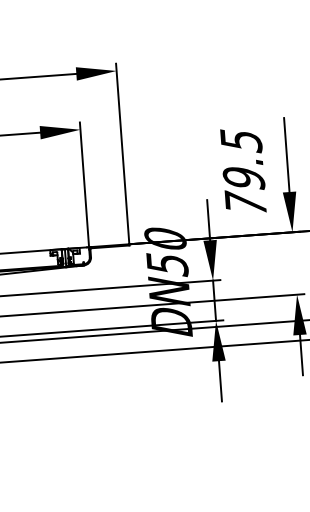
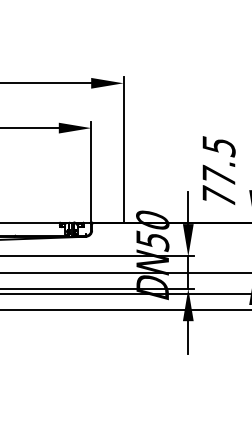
text: (243, 177) -> (218, 175), 79.5 -> 77.5

